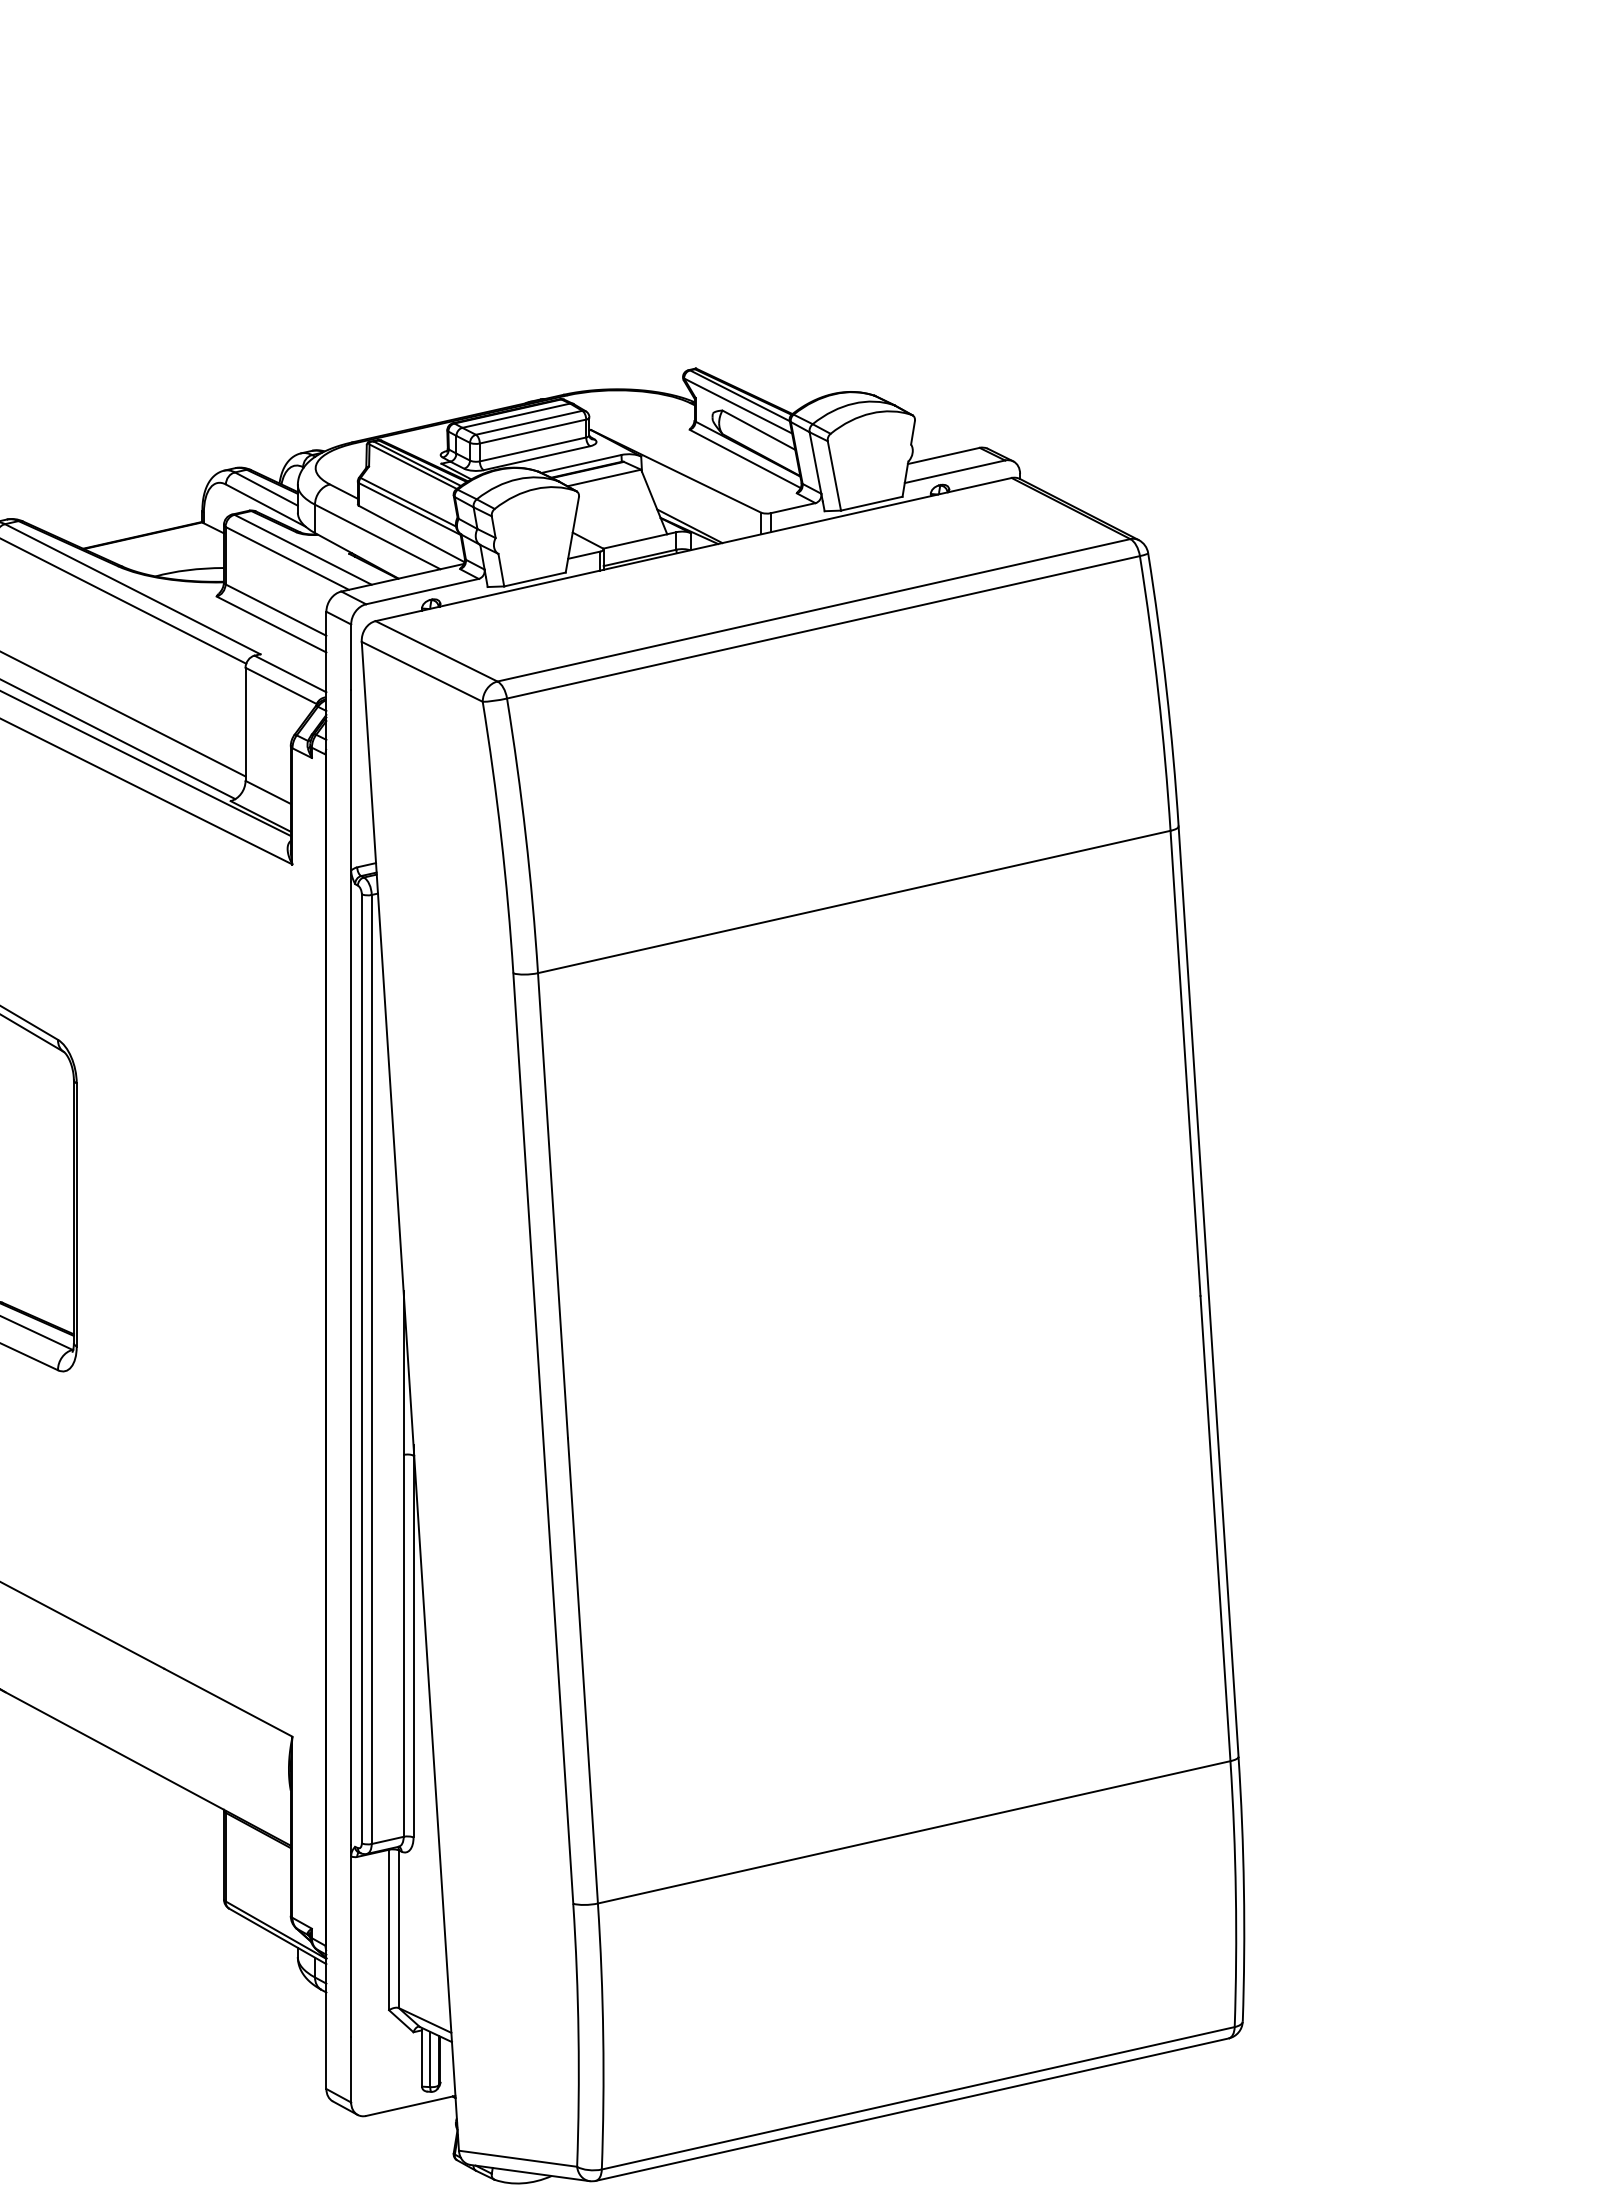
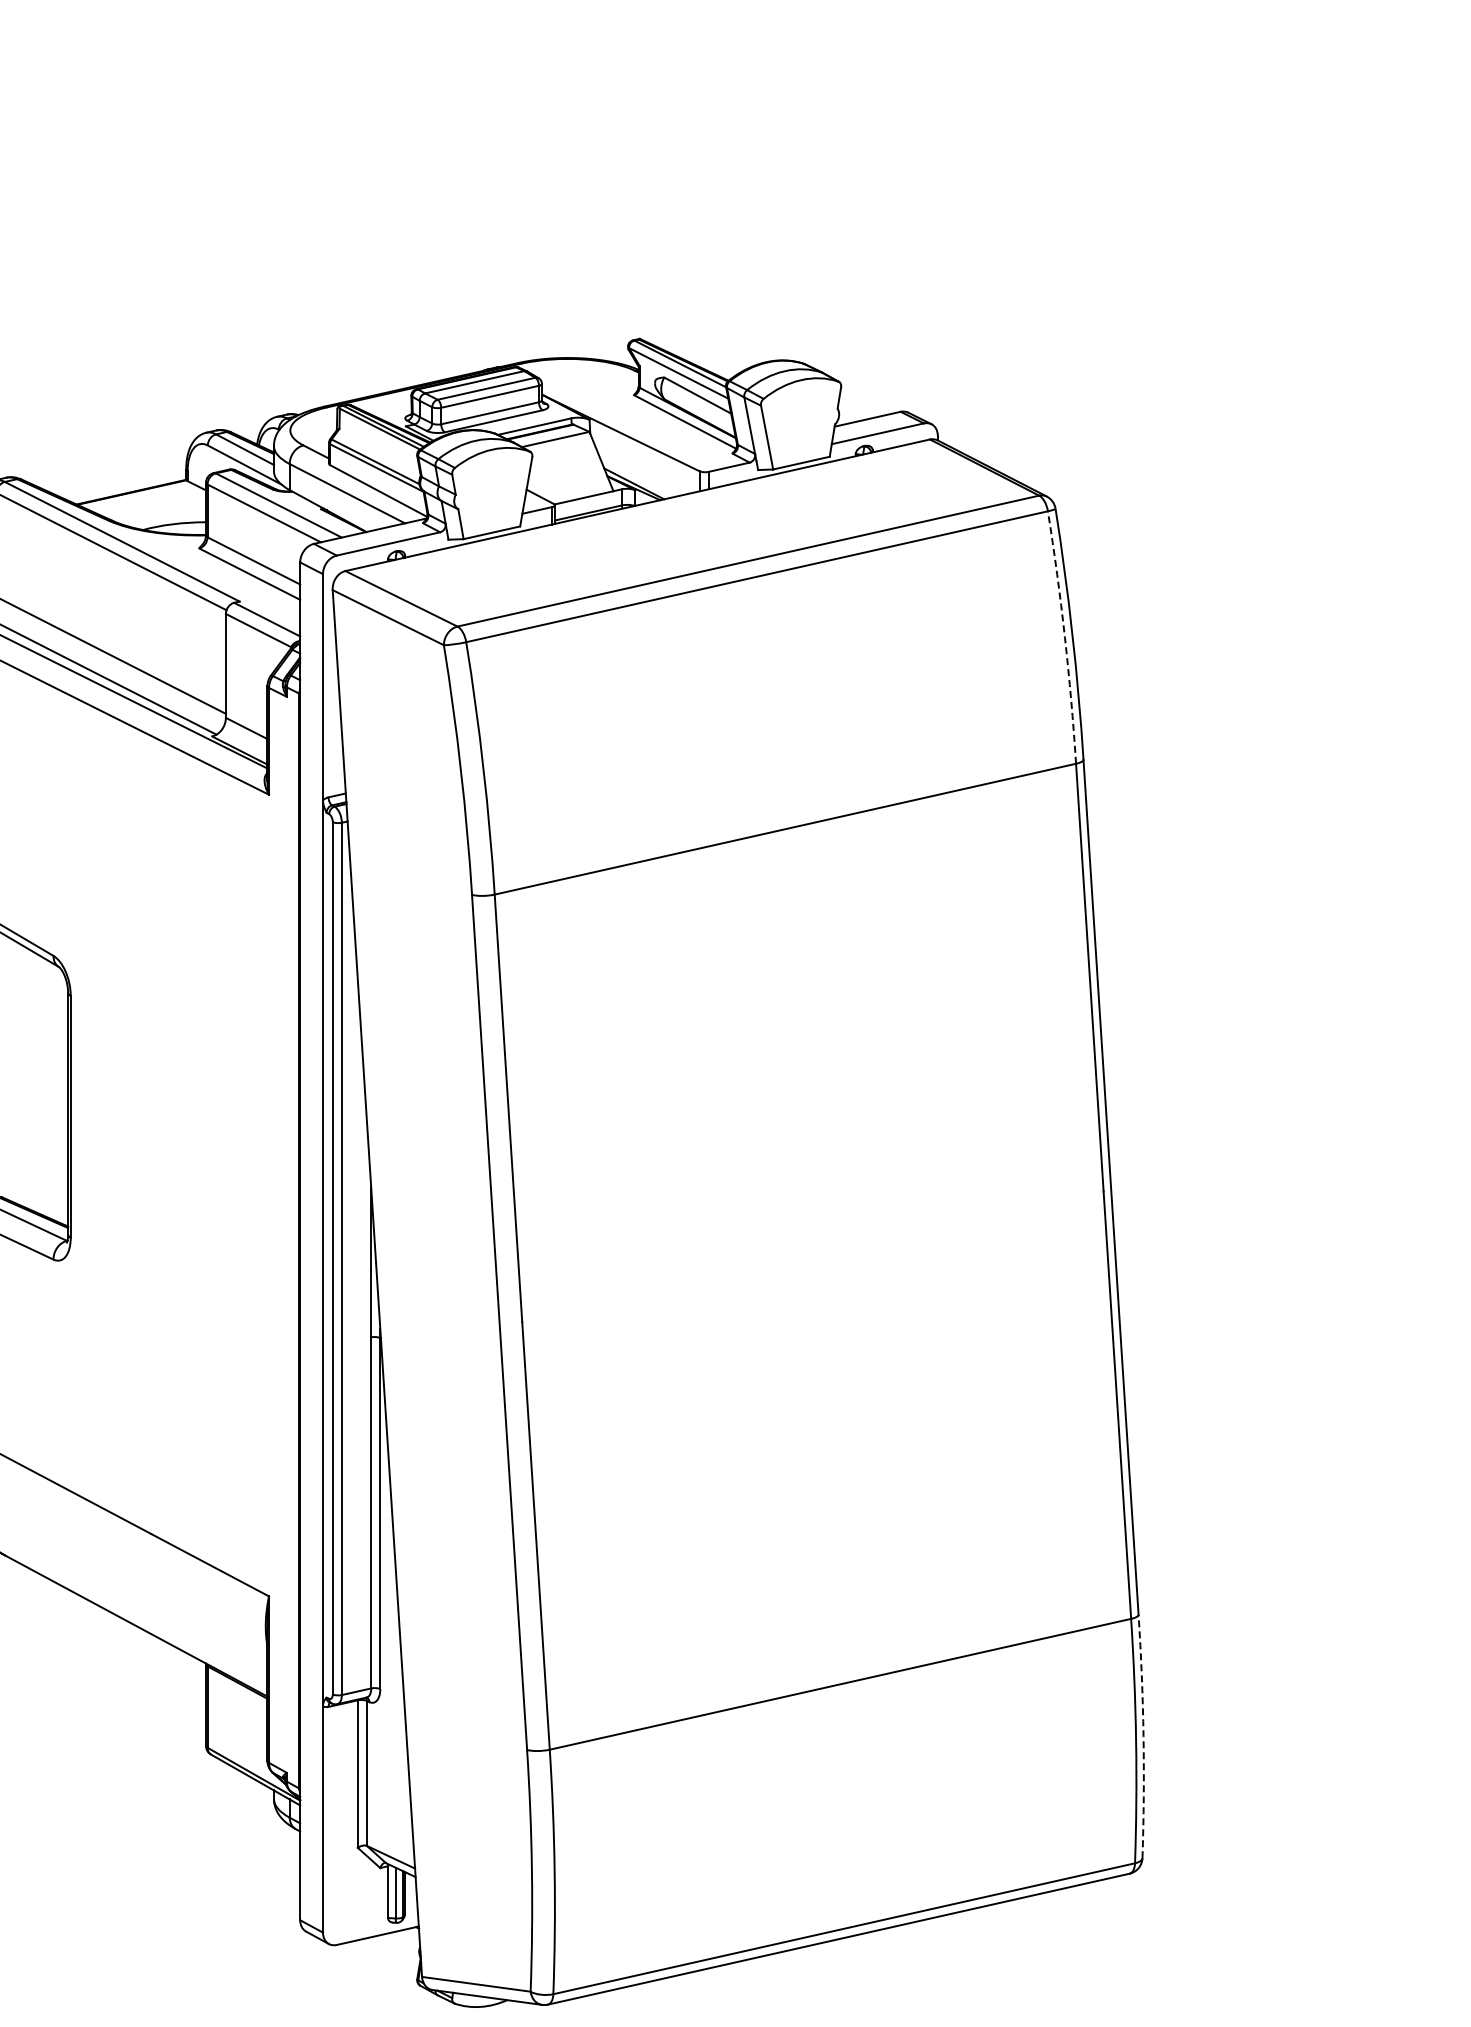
arc: (1157, 693) -> (1064, 637), solid -> dashed
arc: (1243, 1889) -> (1143, 1736), solid -> dashed

